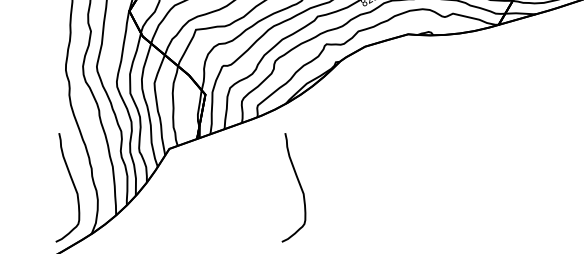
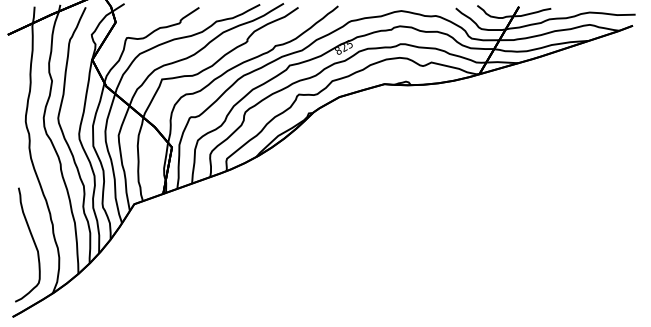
curve: (299, 186) -> (270, 243), removed

